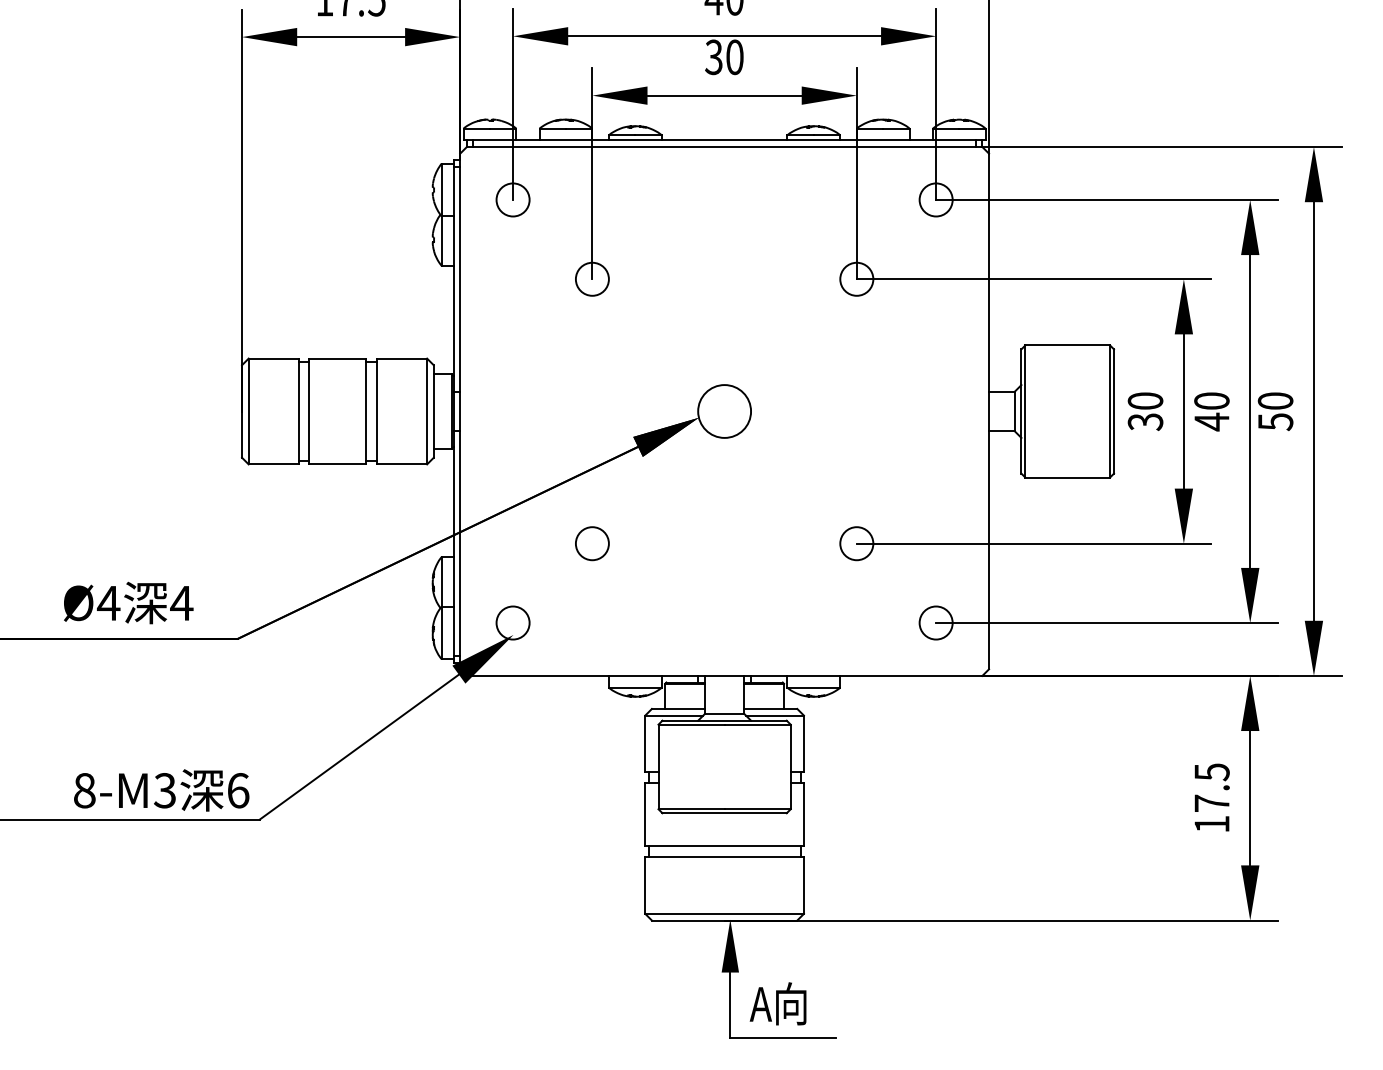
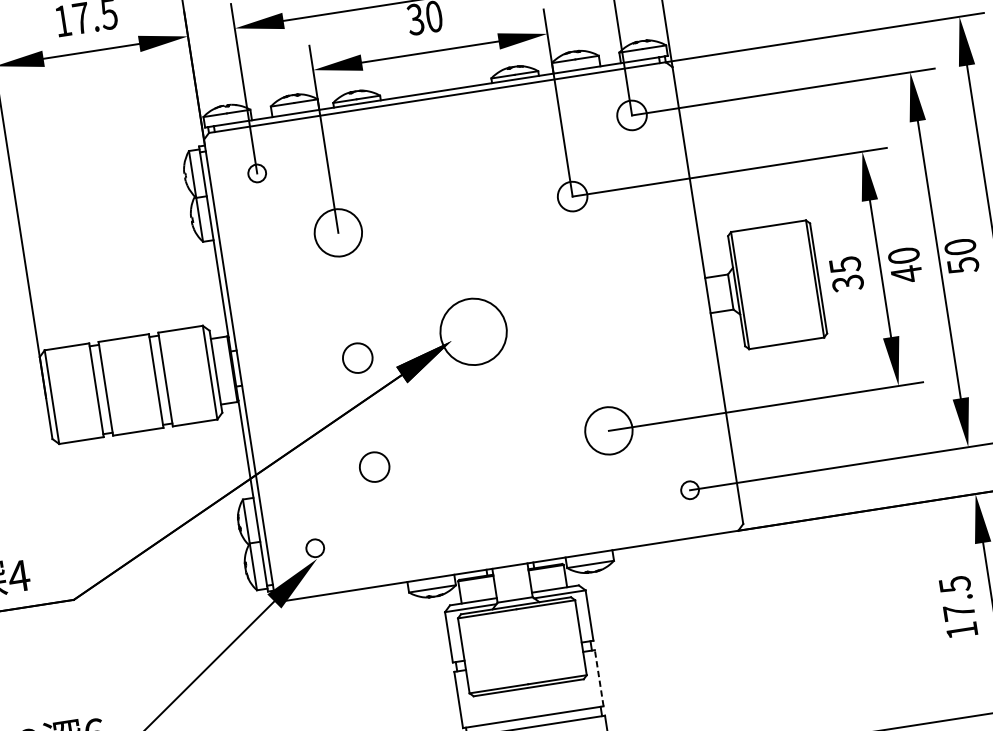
circle: (512, 199) -> (256, 173), size x0.6
circle: (591, 278) -> (337, 232), size x1.6
text: (1145, 401) -> (845, 265), 30 -> 35
circle: (724, 411) -> (473, 331), size x1.4
circle: (592, 420) -> (357, 357), added
circle: (856, 543) -> (608, 430), size x1.6
circle: (512, 622) -> (314, 547), size x0.6
circle: (935, 622) -> (689, 489), size x0.6
line: (803, 814) -> (598, 678), solid -> dashed

